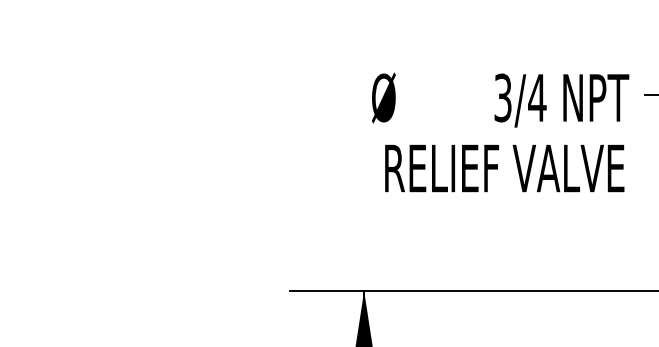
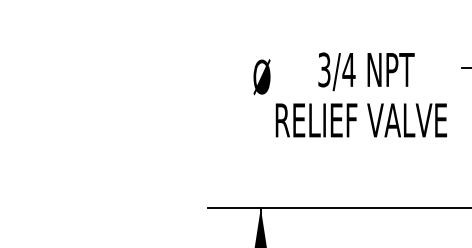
text: (383, 97) -> (261, 76), moved
text: (561, 100) -> (366, 71), moved

